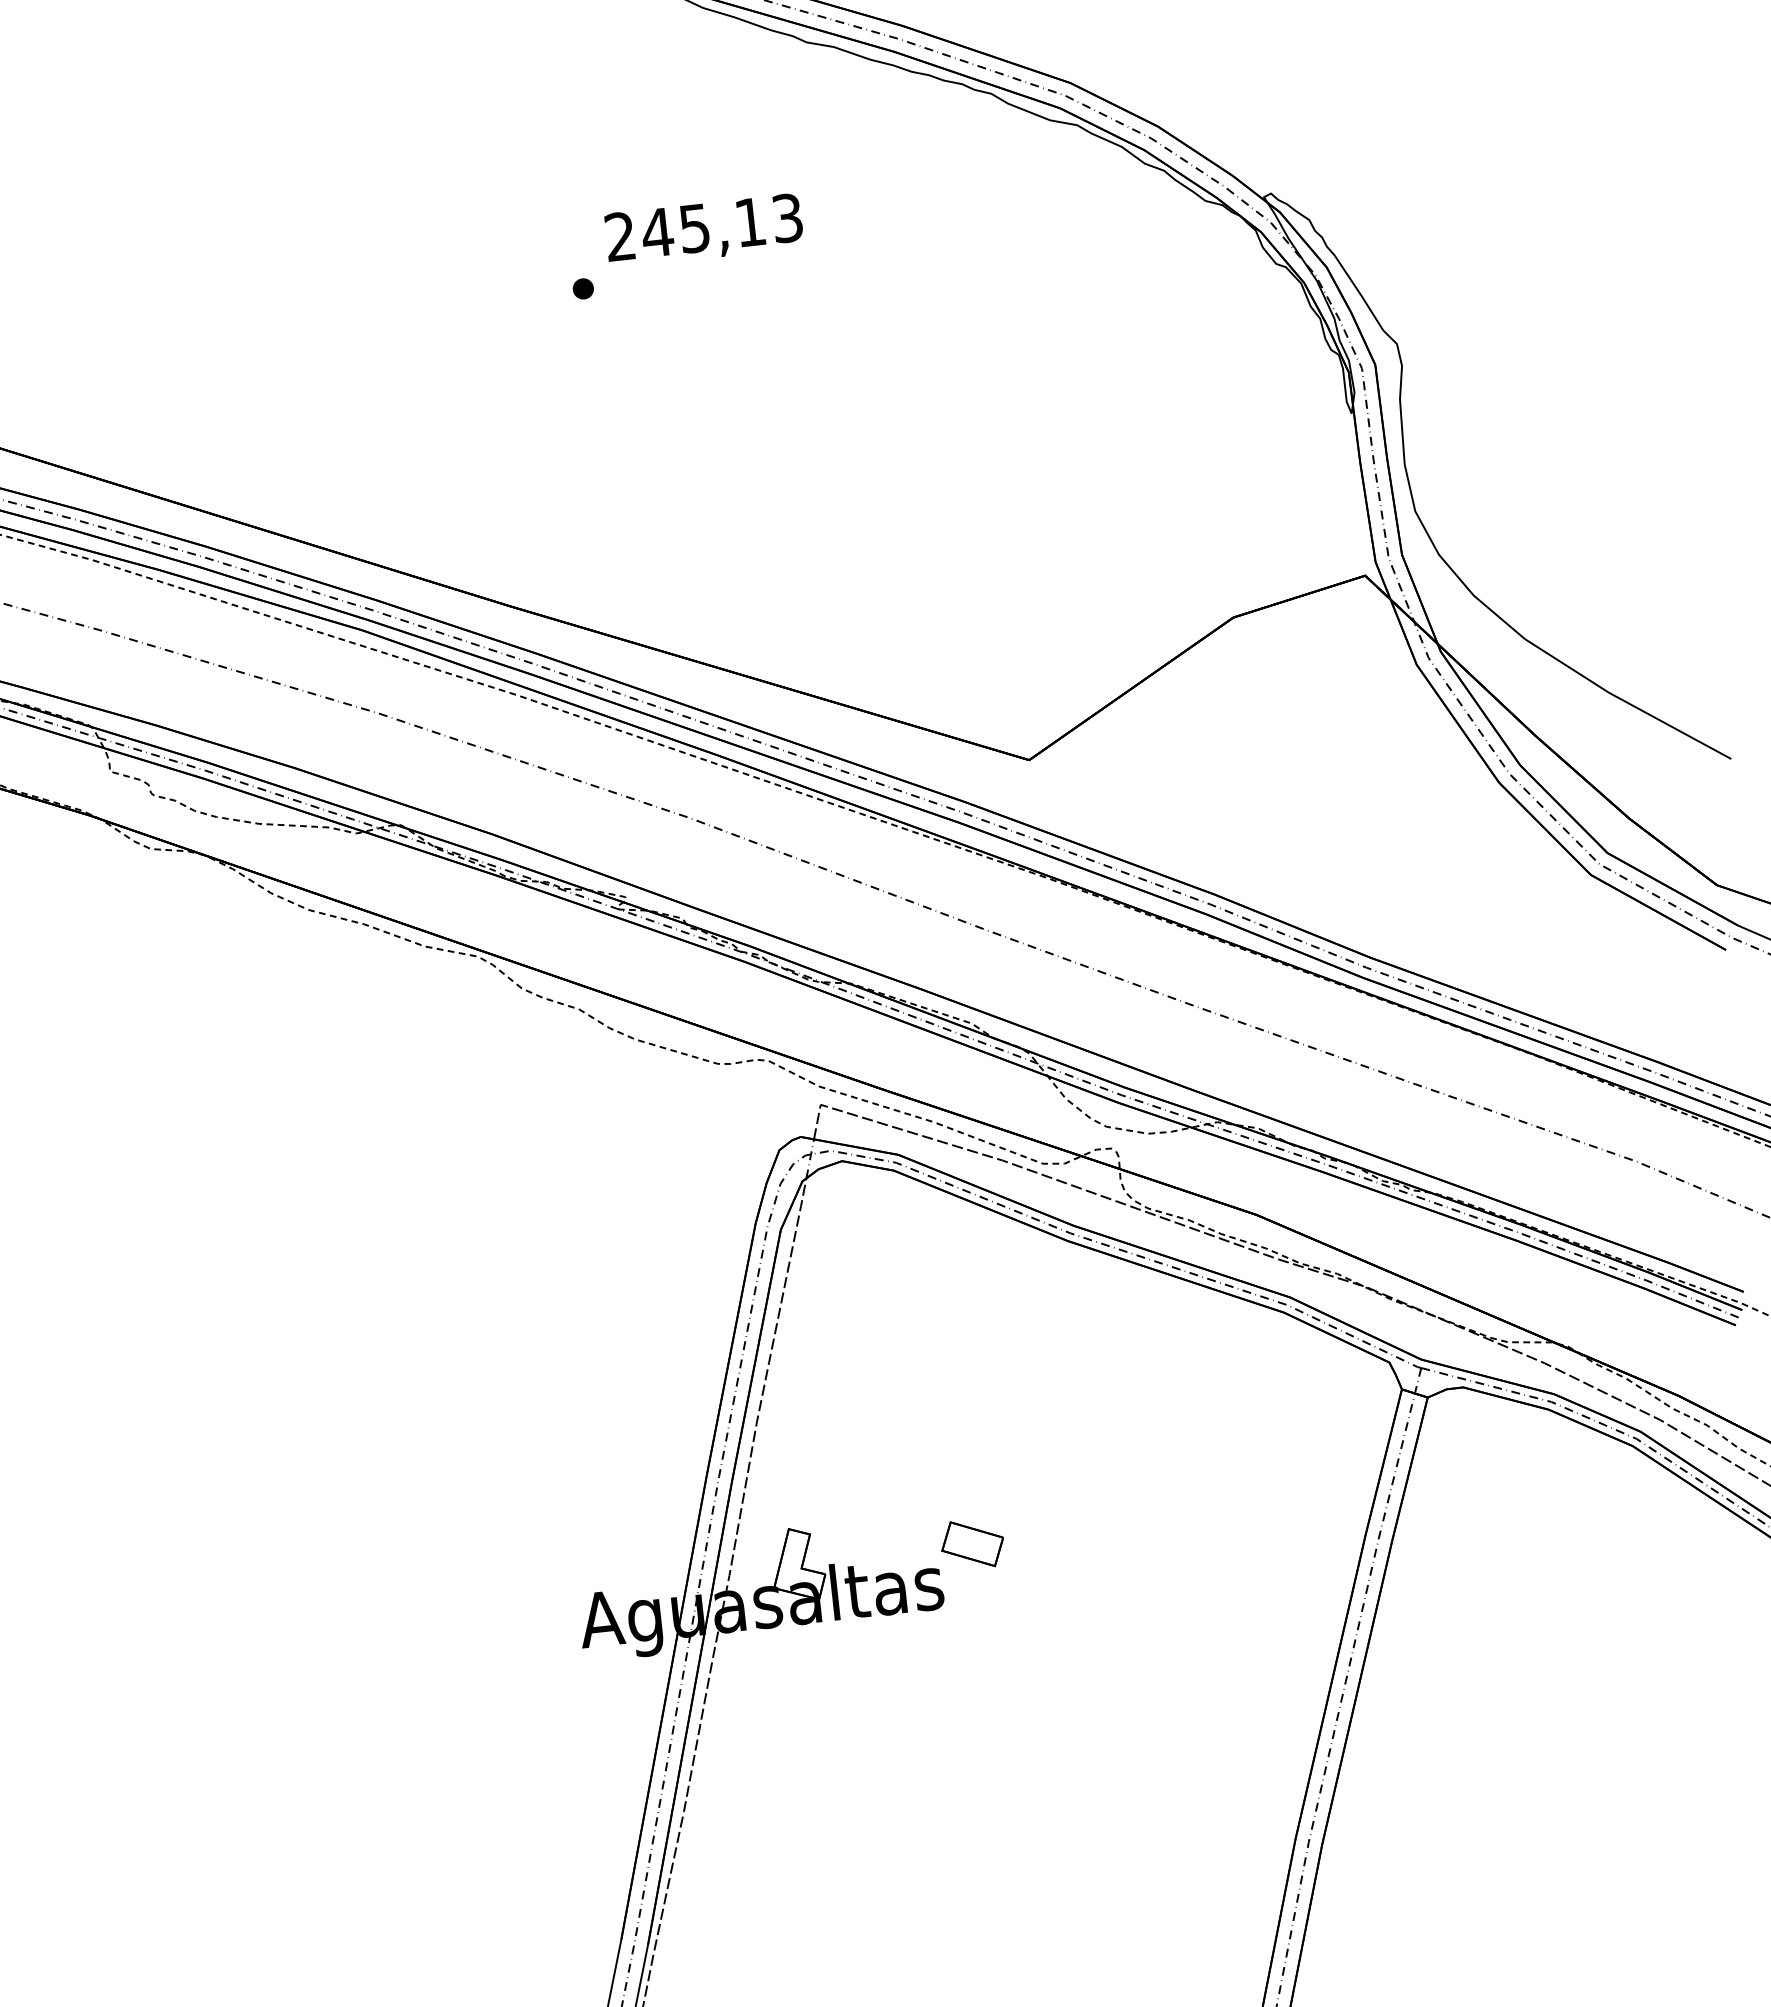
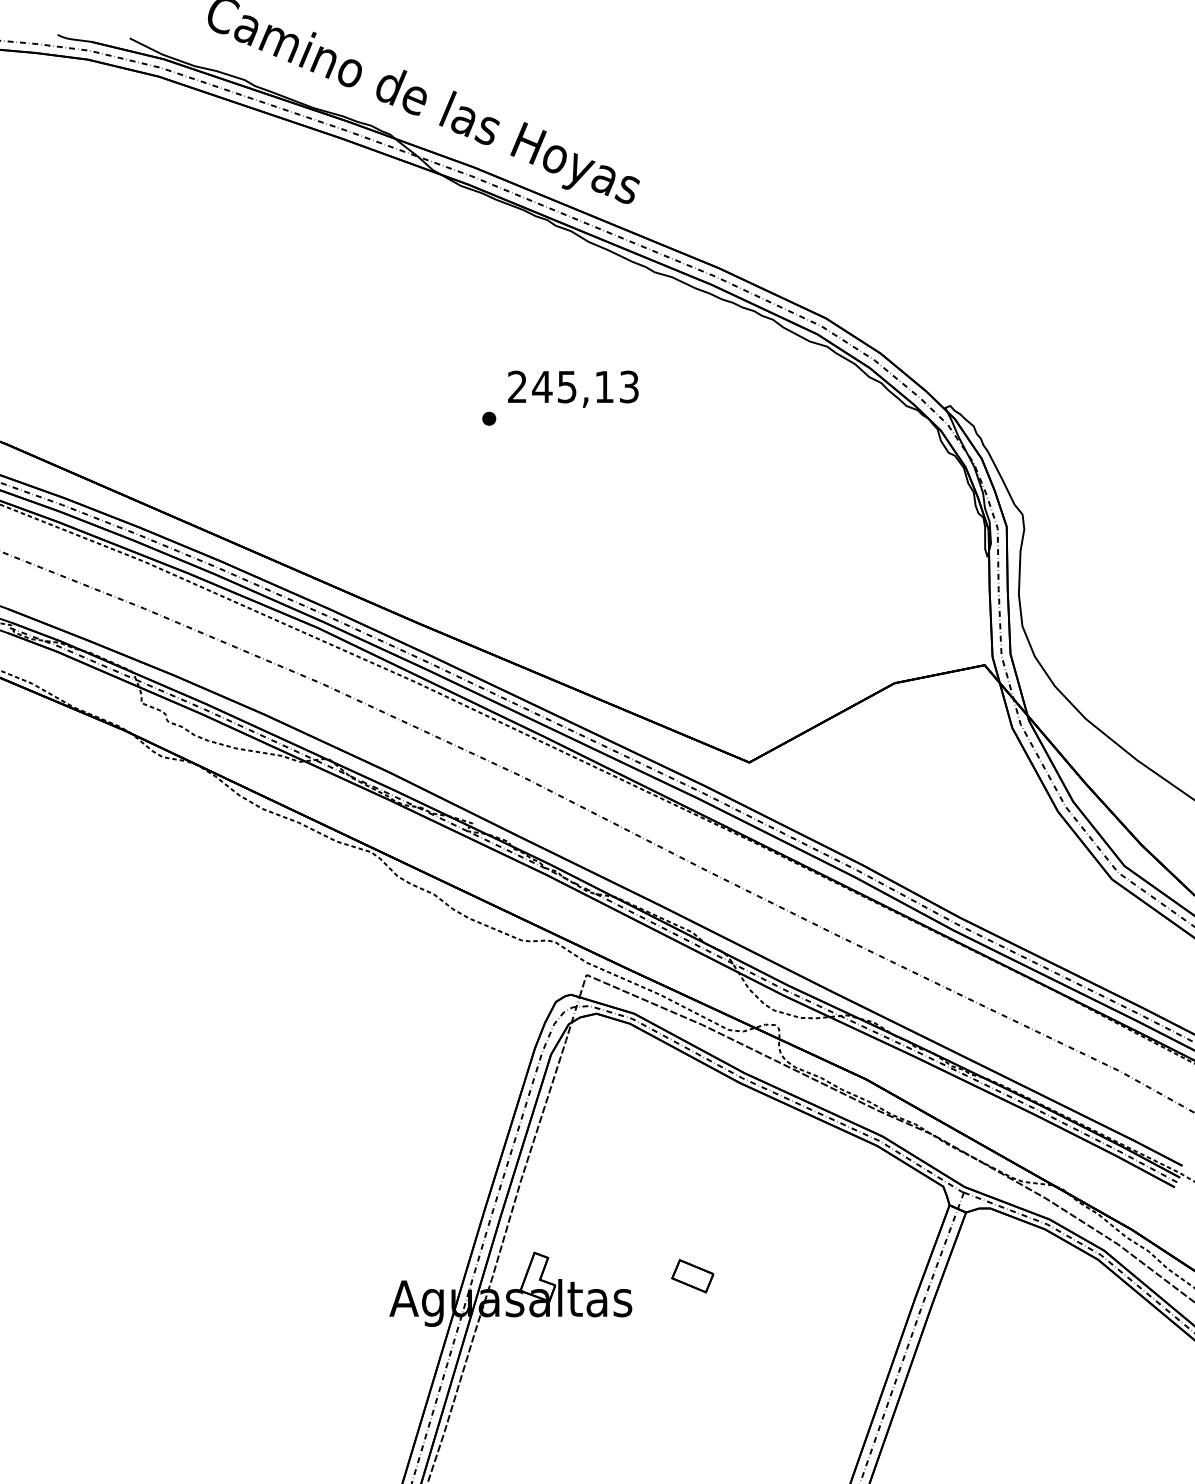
part: (972, 1544) -> (692, 1276), moved

